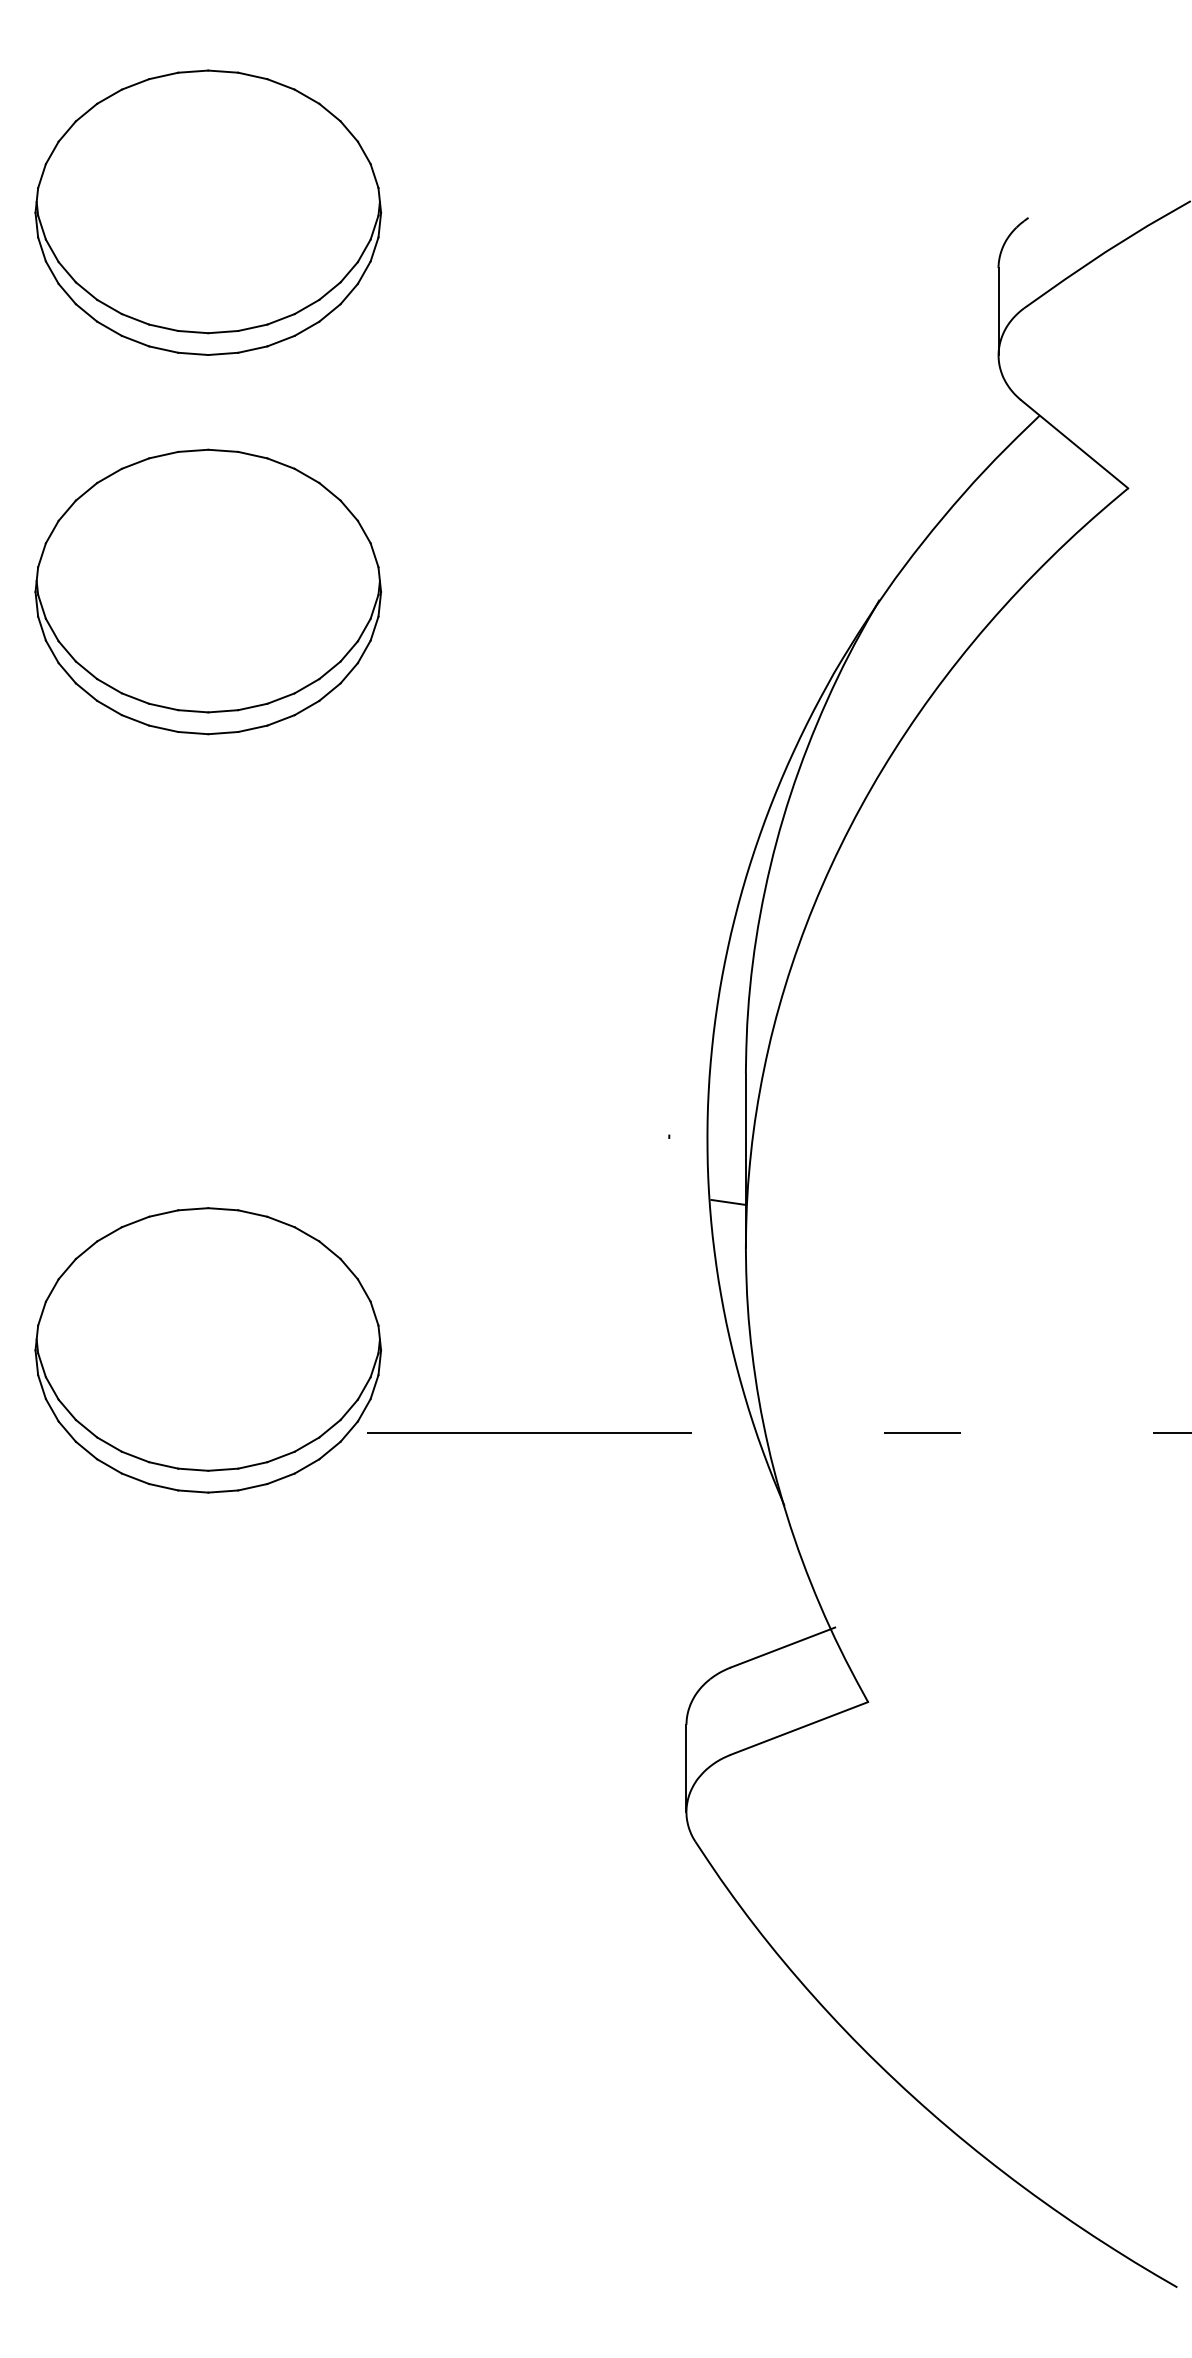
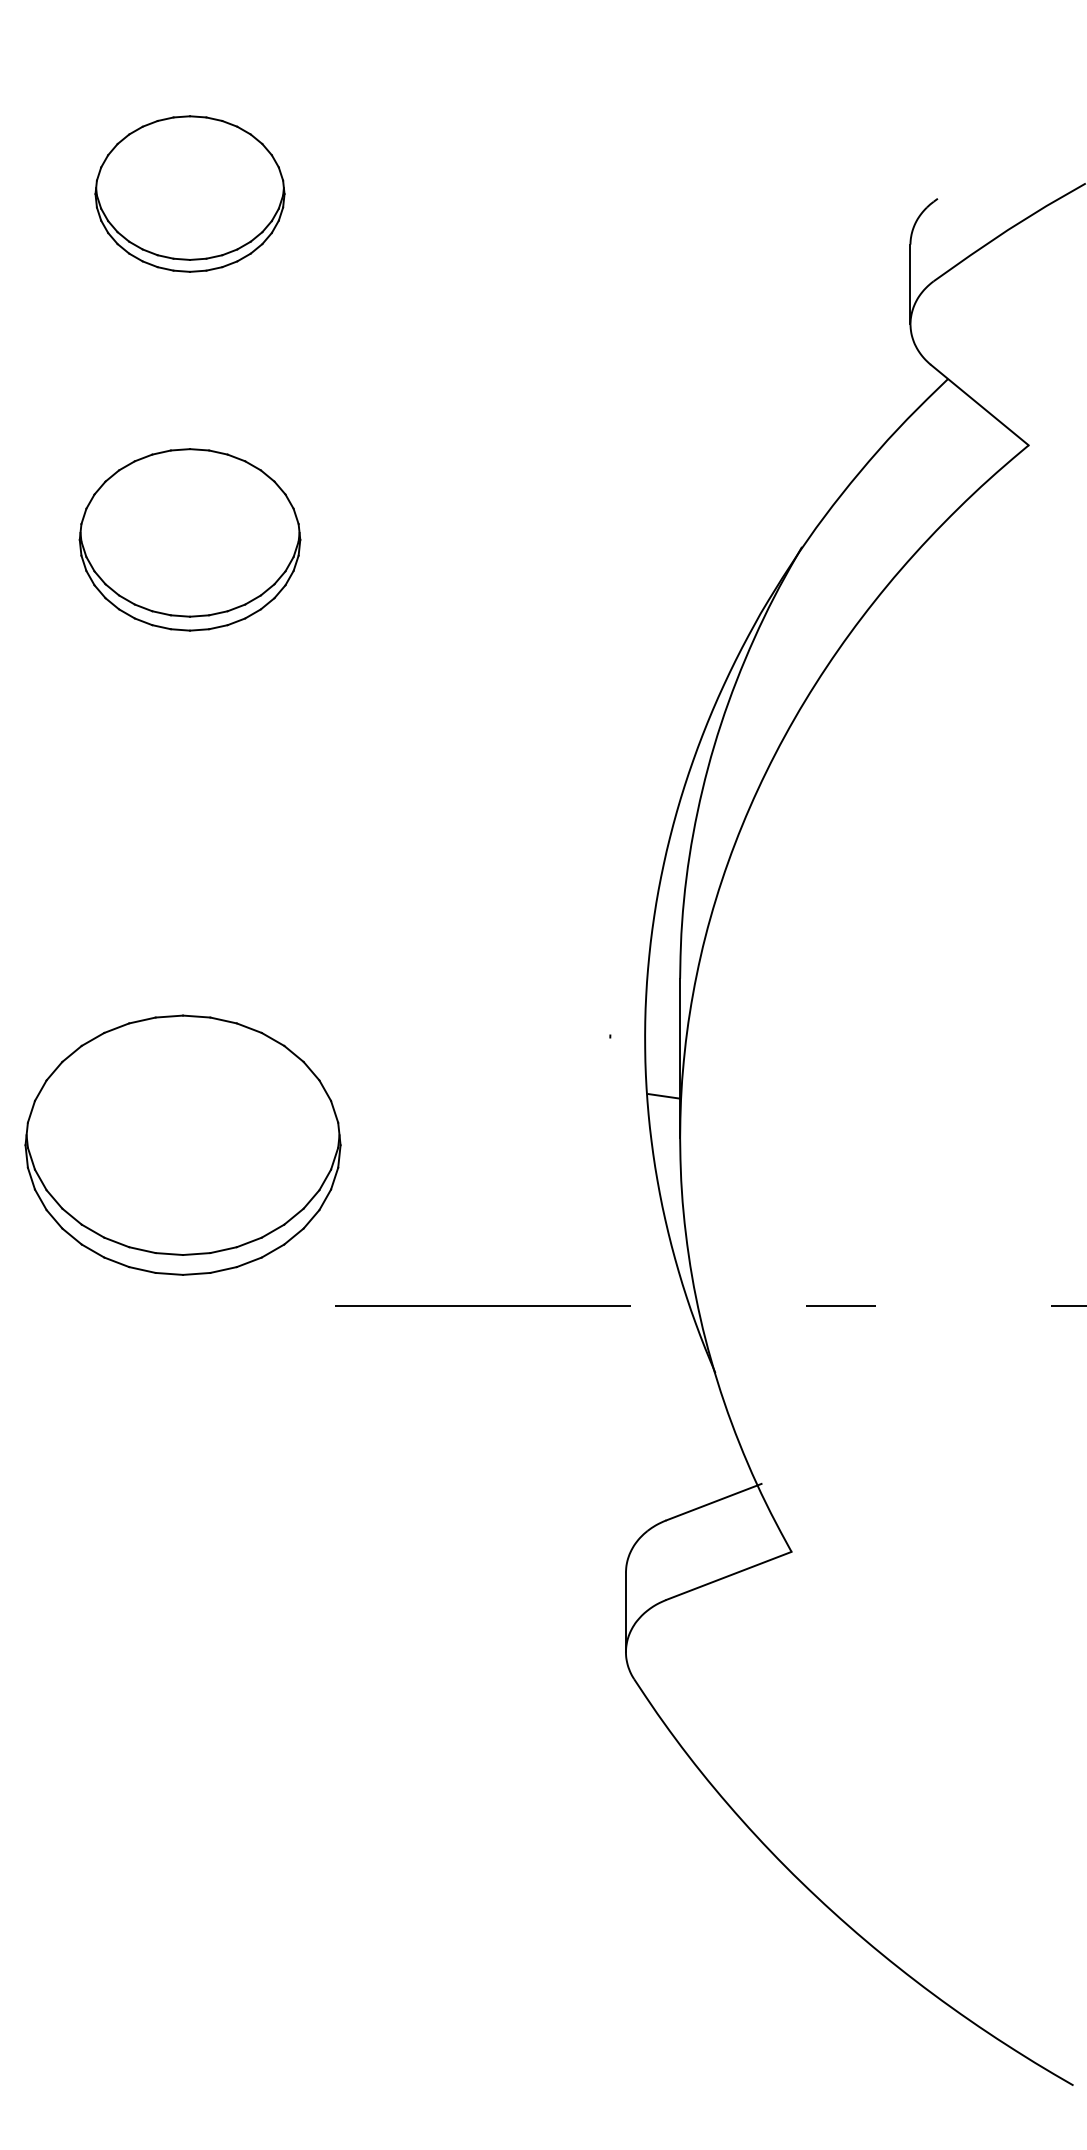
part: (207, 212) -> (189, 193), size x0.6
part: (207, 591) -> (189, 539), size x0.7
part: (207, 1349) -> (182, 1144), moved

